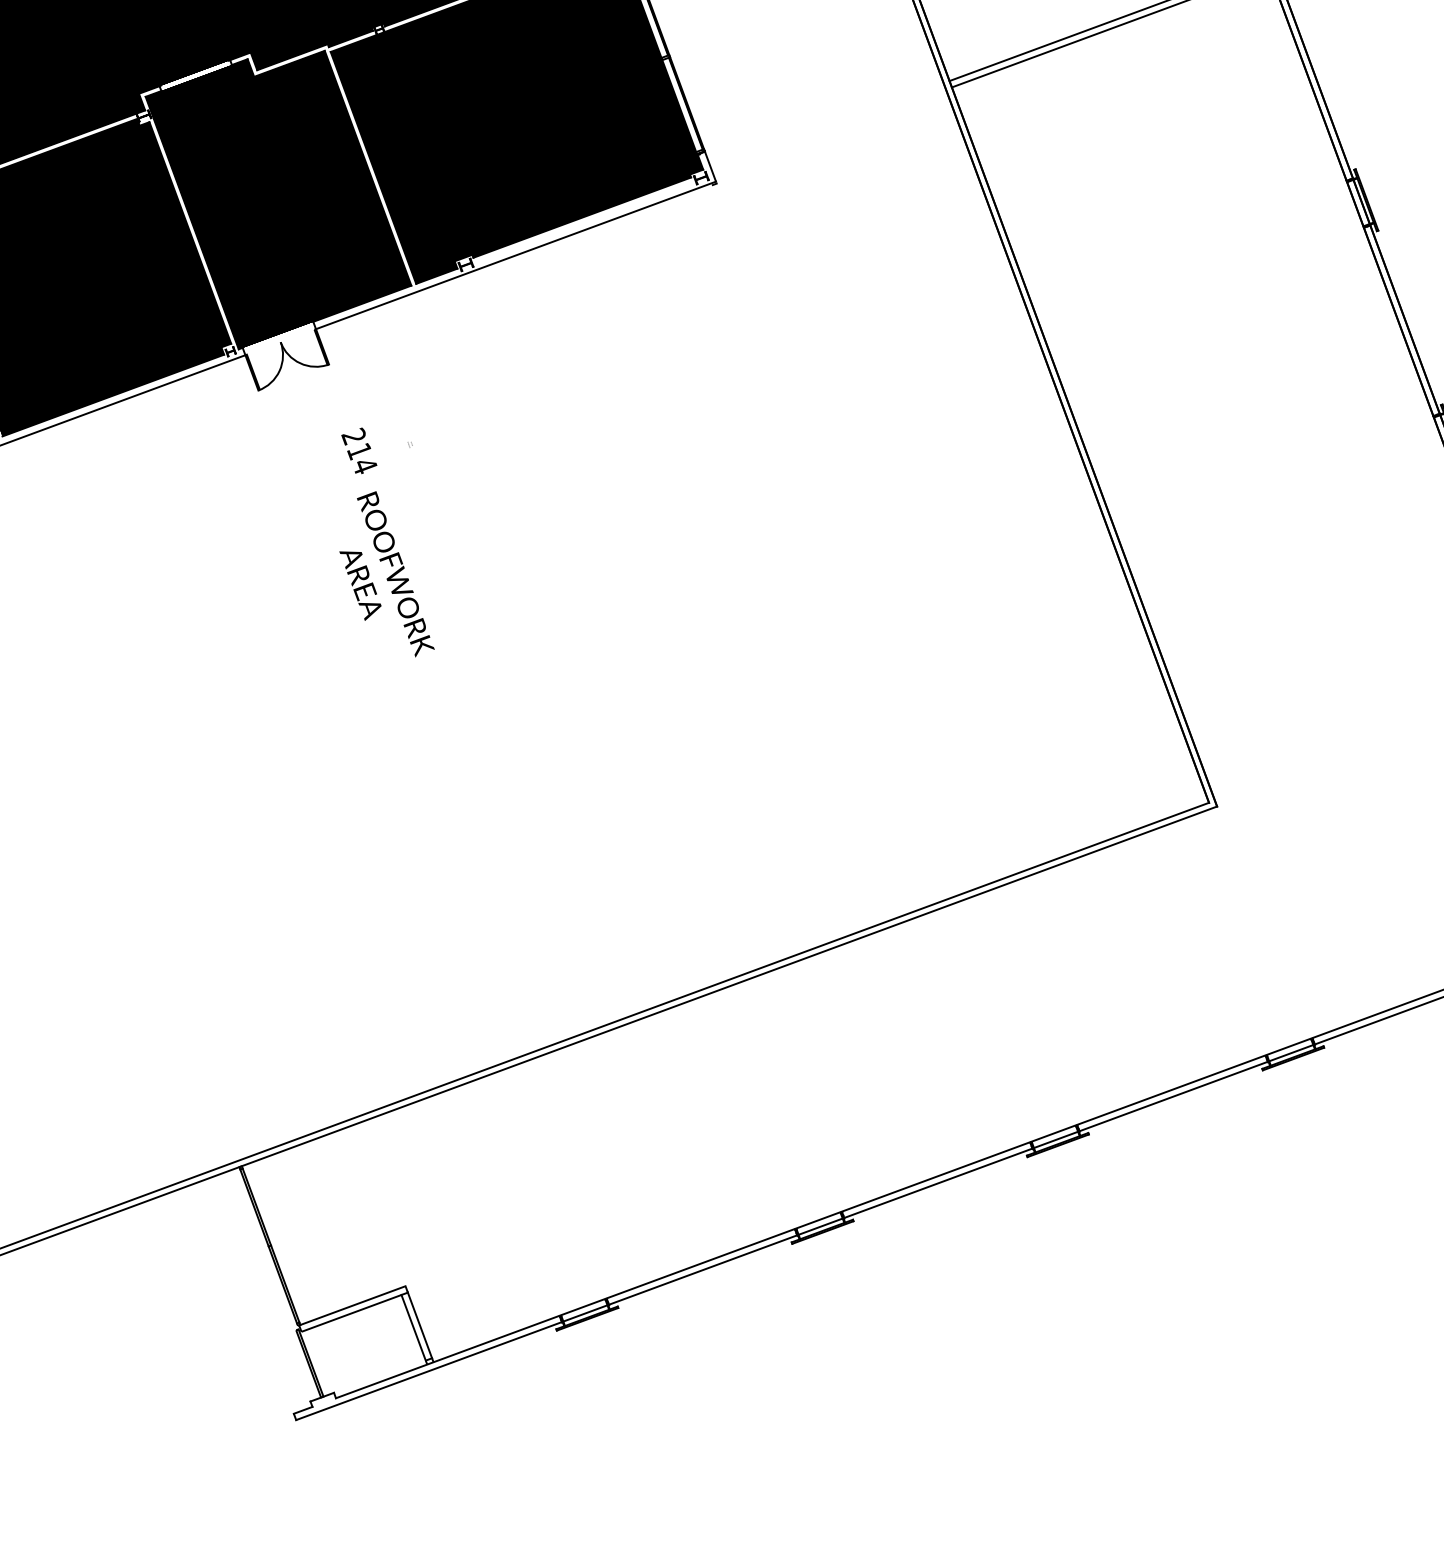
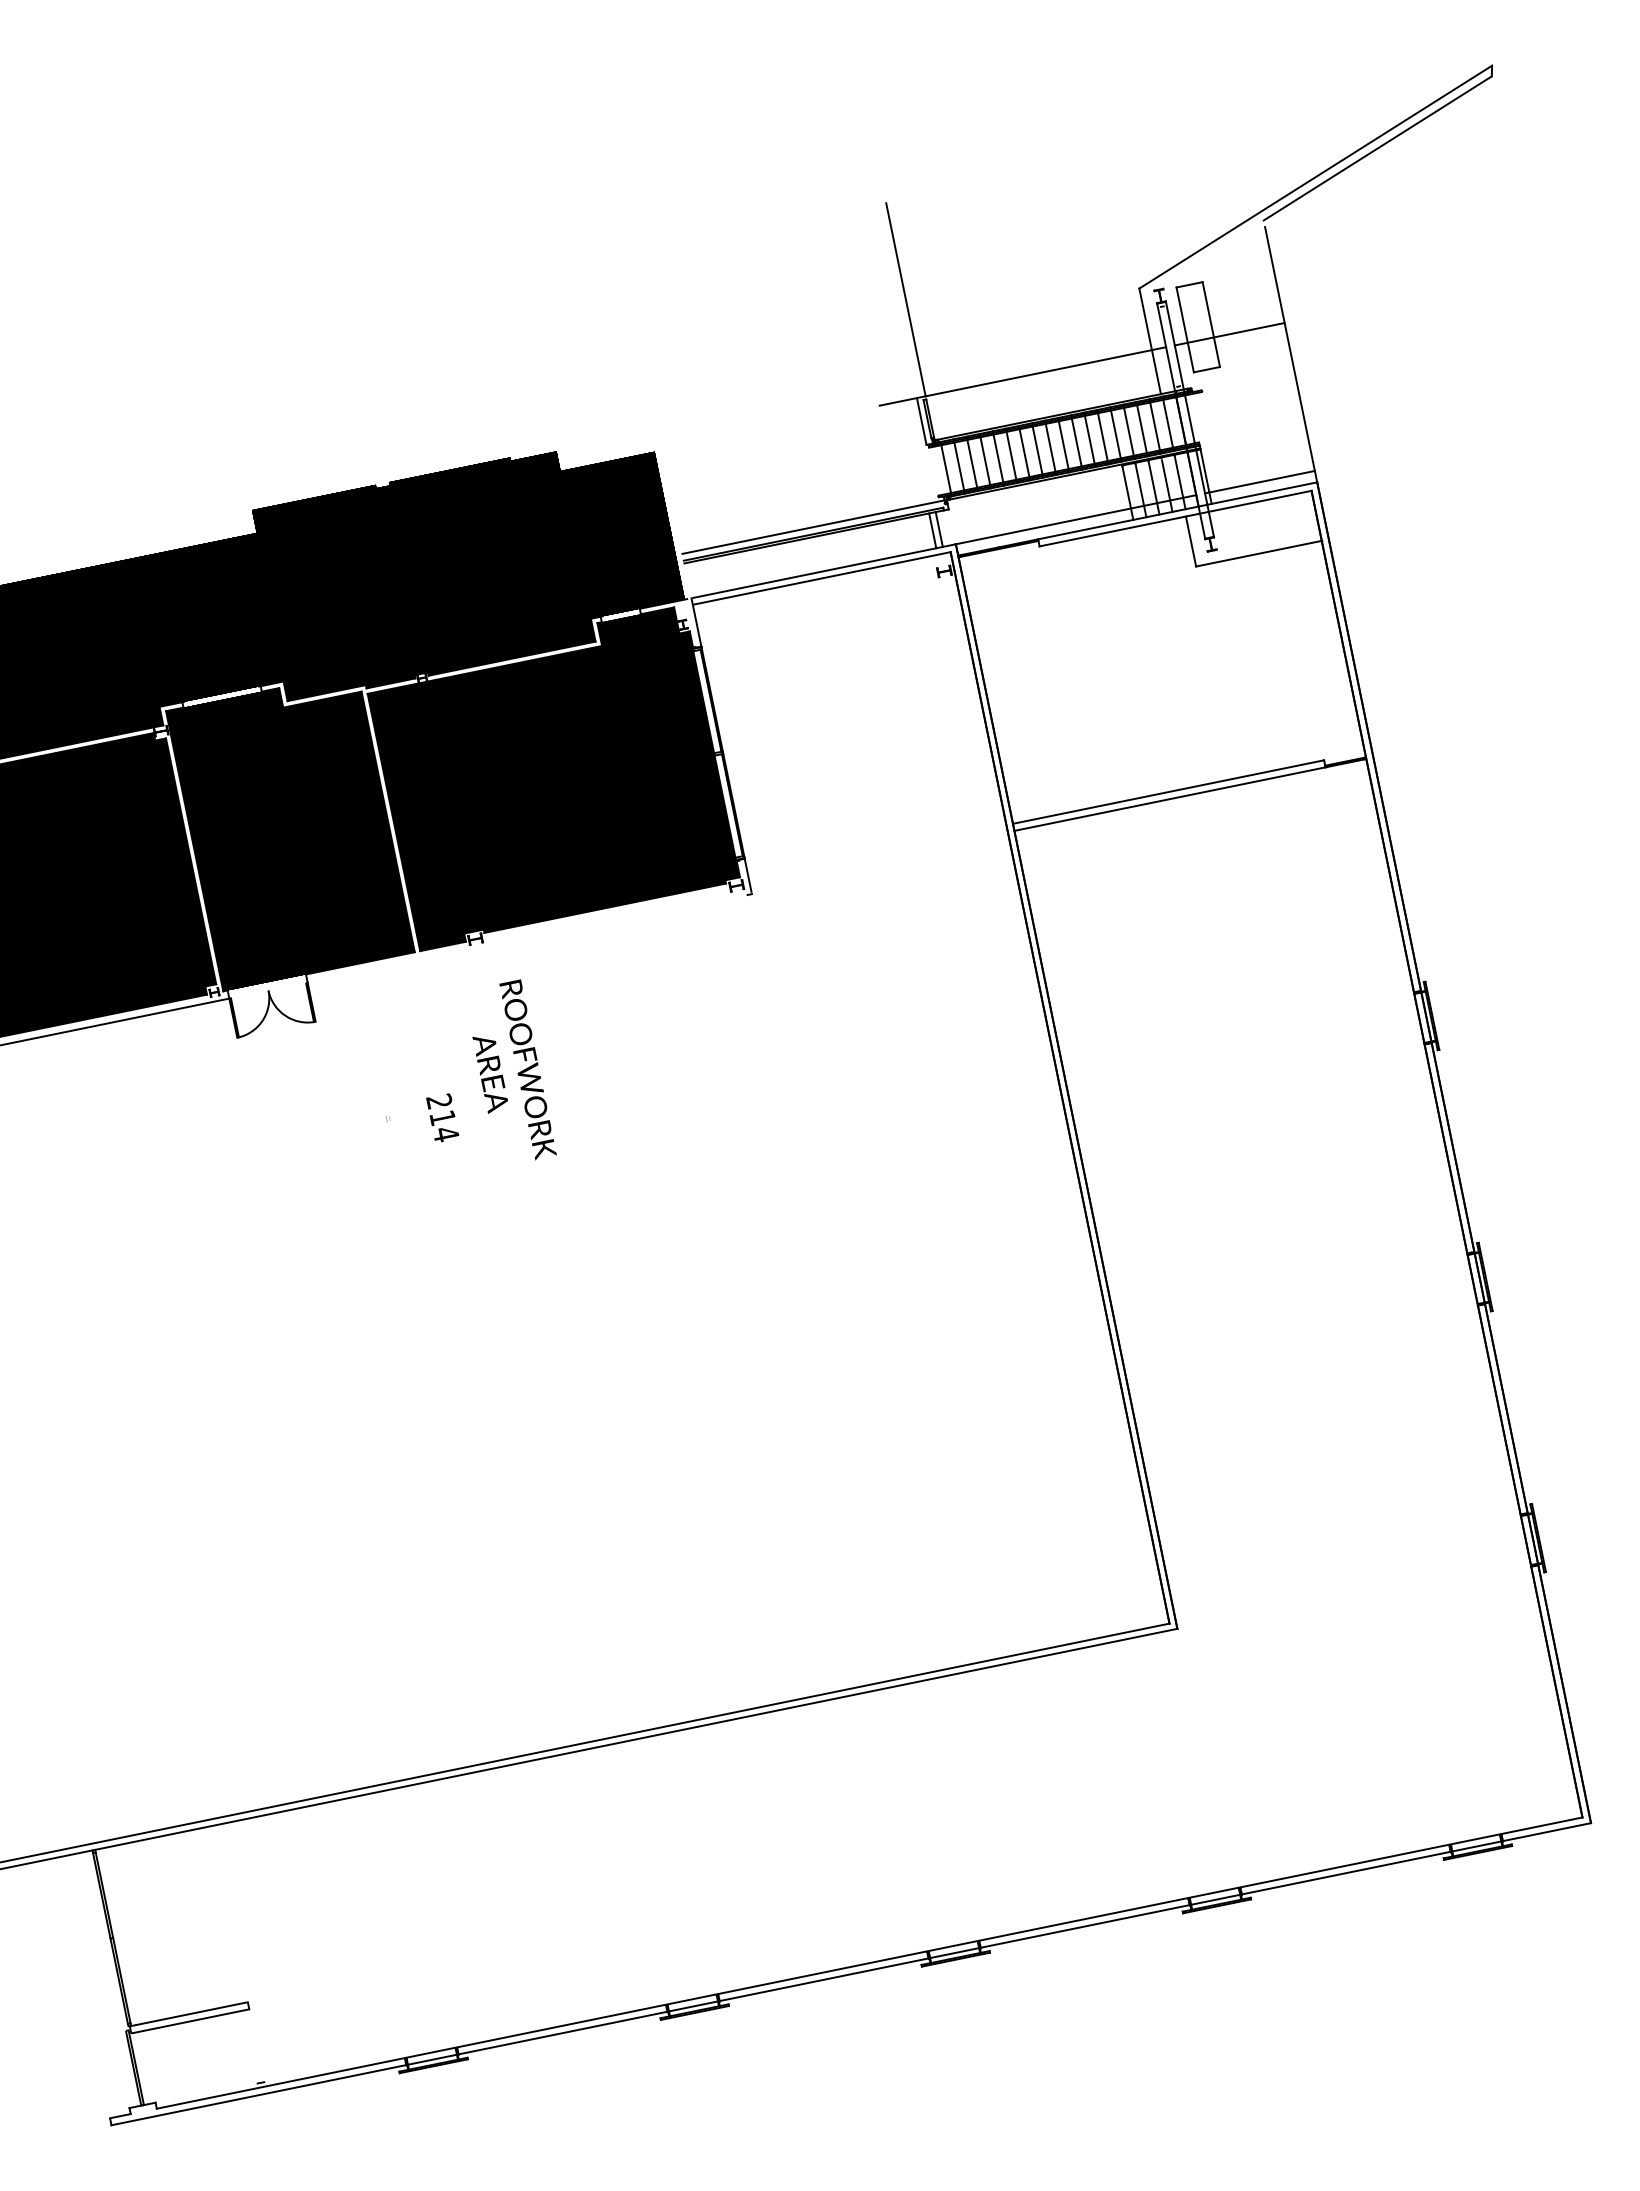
line: (515, 254) -> (529, 936), removed
text: (359, 450) -> (442, 1117), moved
text: (383, 575) -> (514, 1069), moved
line: (419, 1326) -> (256, 2046), removed
line: (413, 1329) -> (249, 2048), removed

